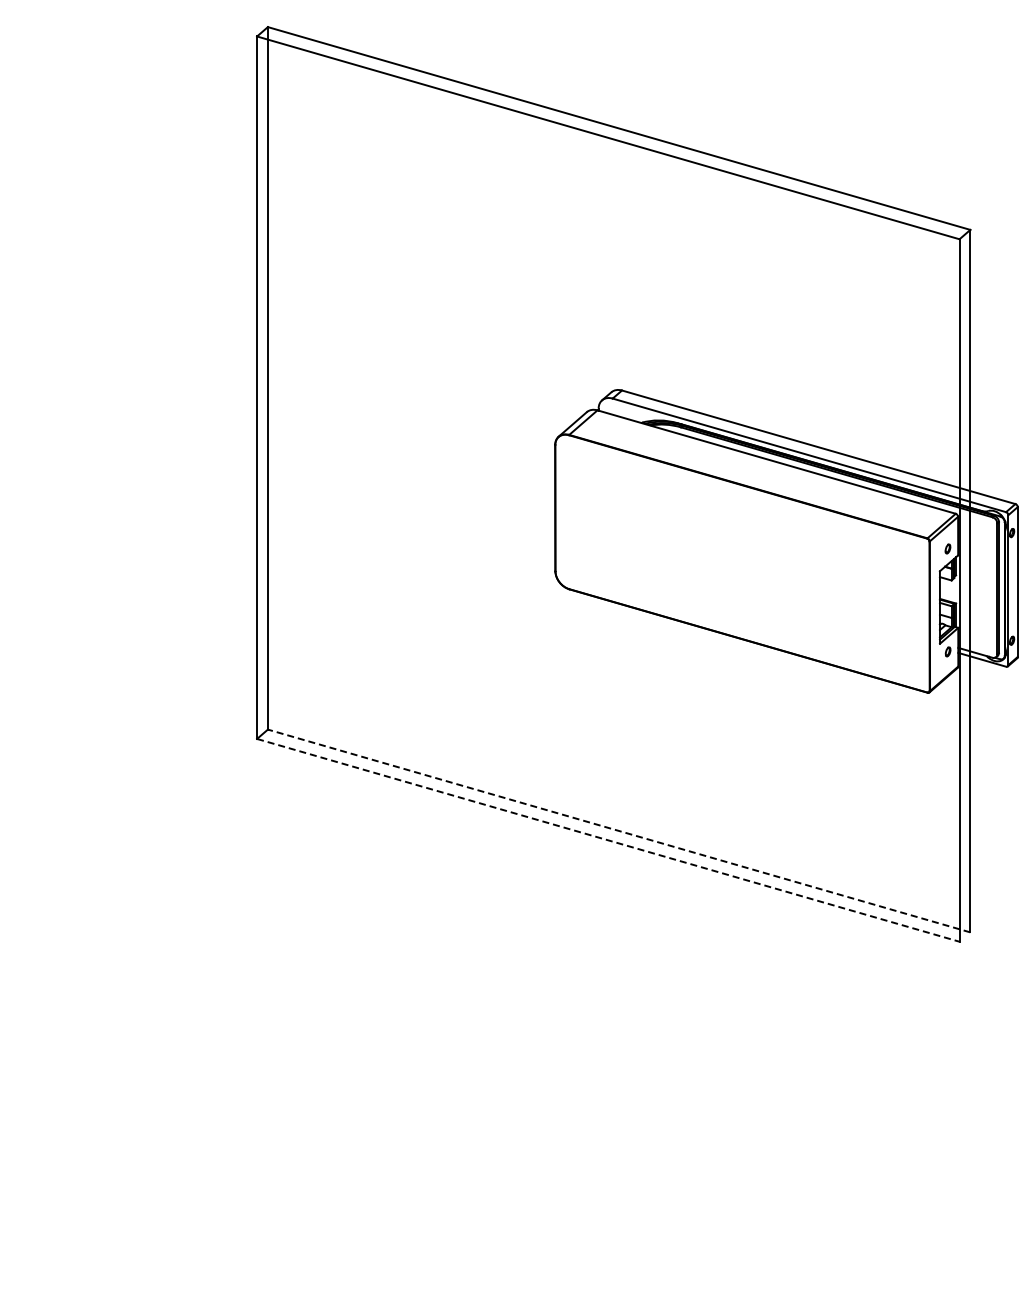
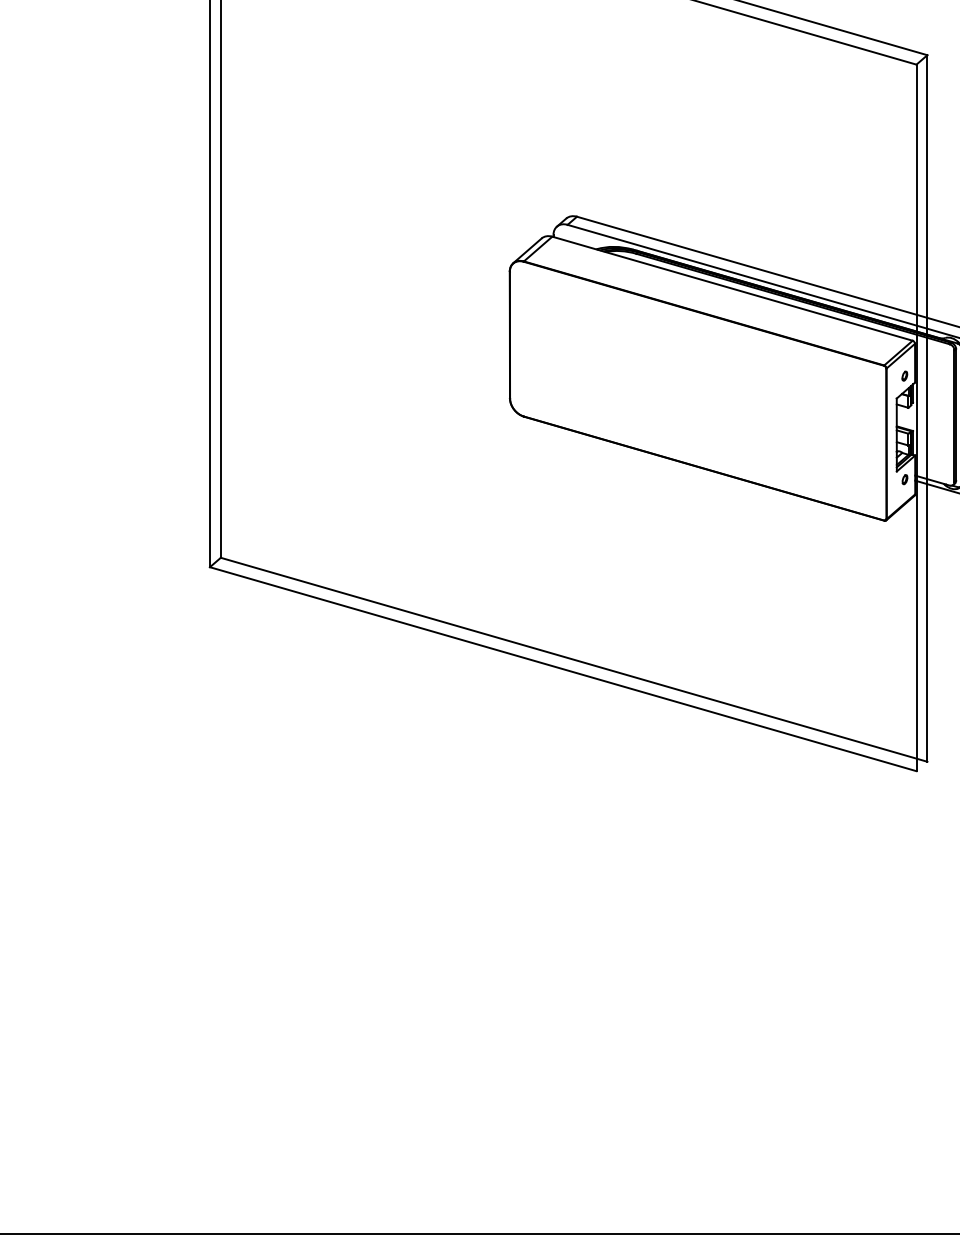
line: (619, 831) -> (574, 660), dashed -> solid
line: (608, 840) -> (563, 669), dashed -> solid

